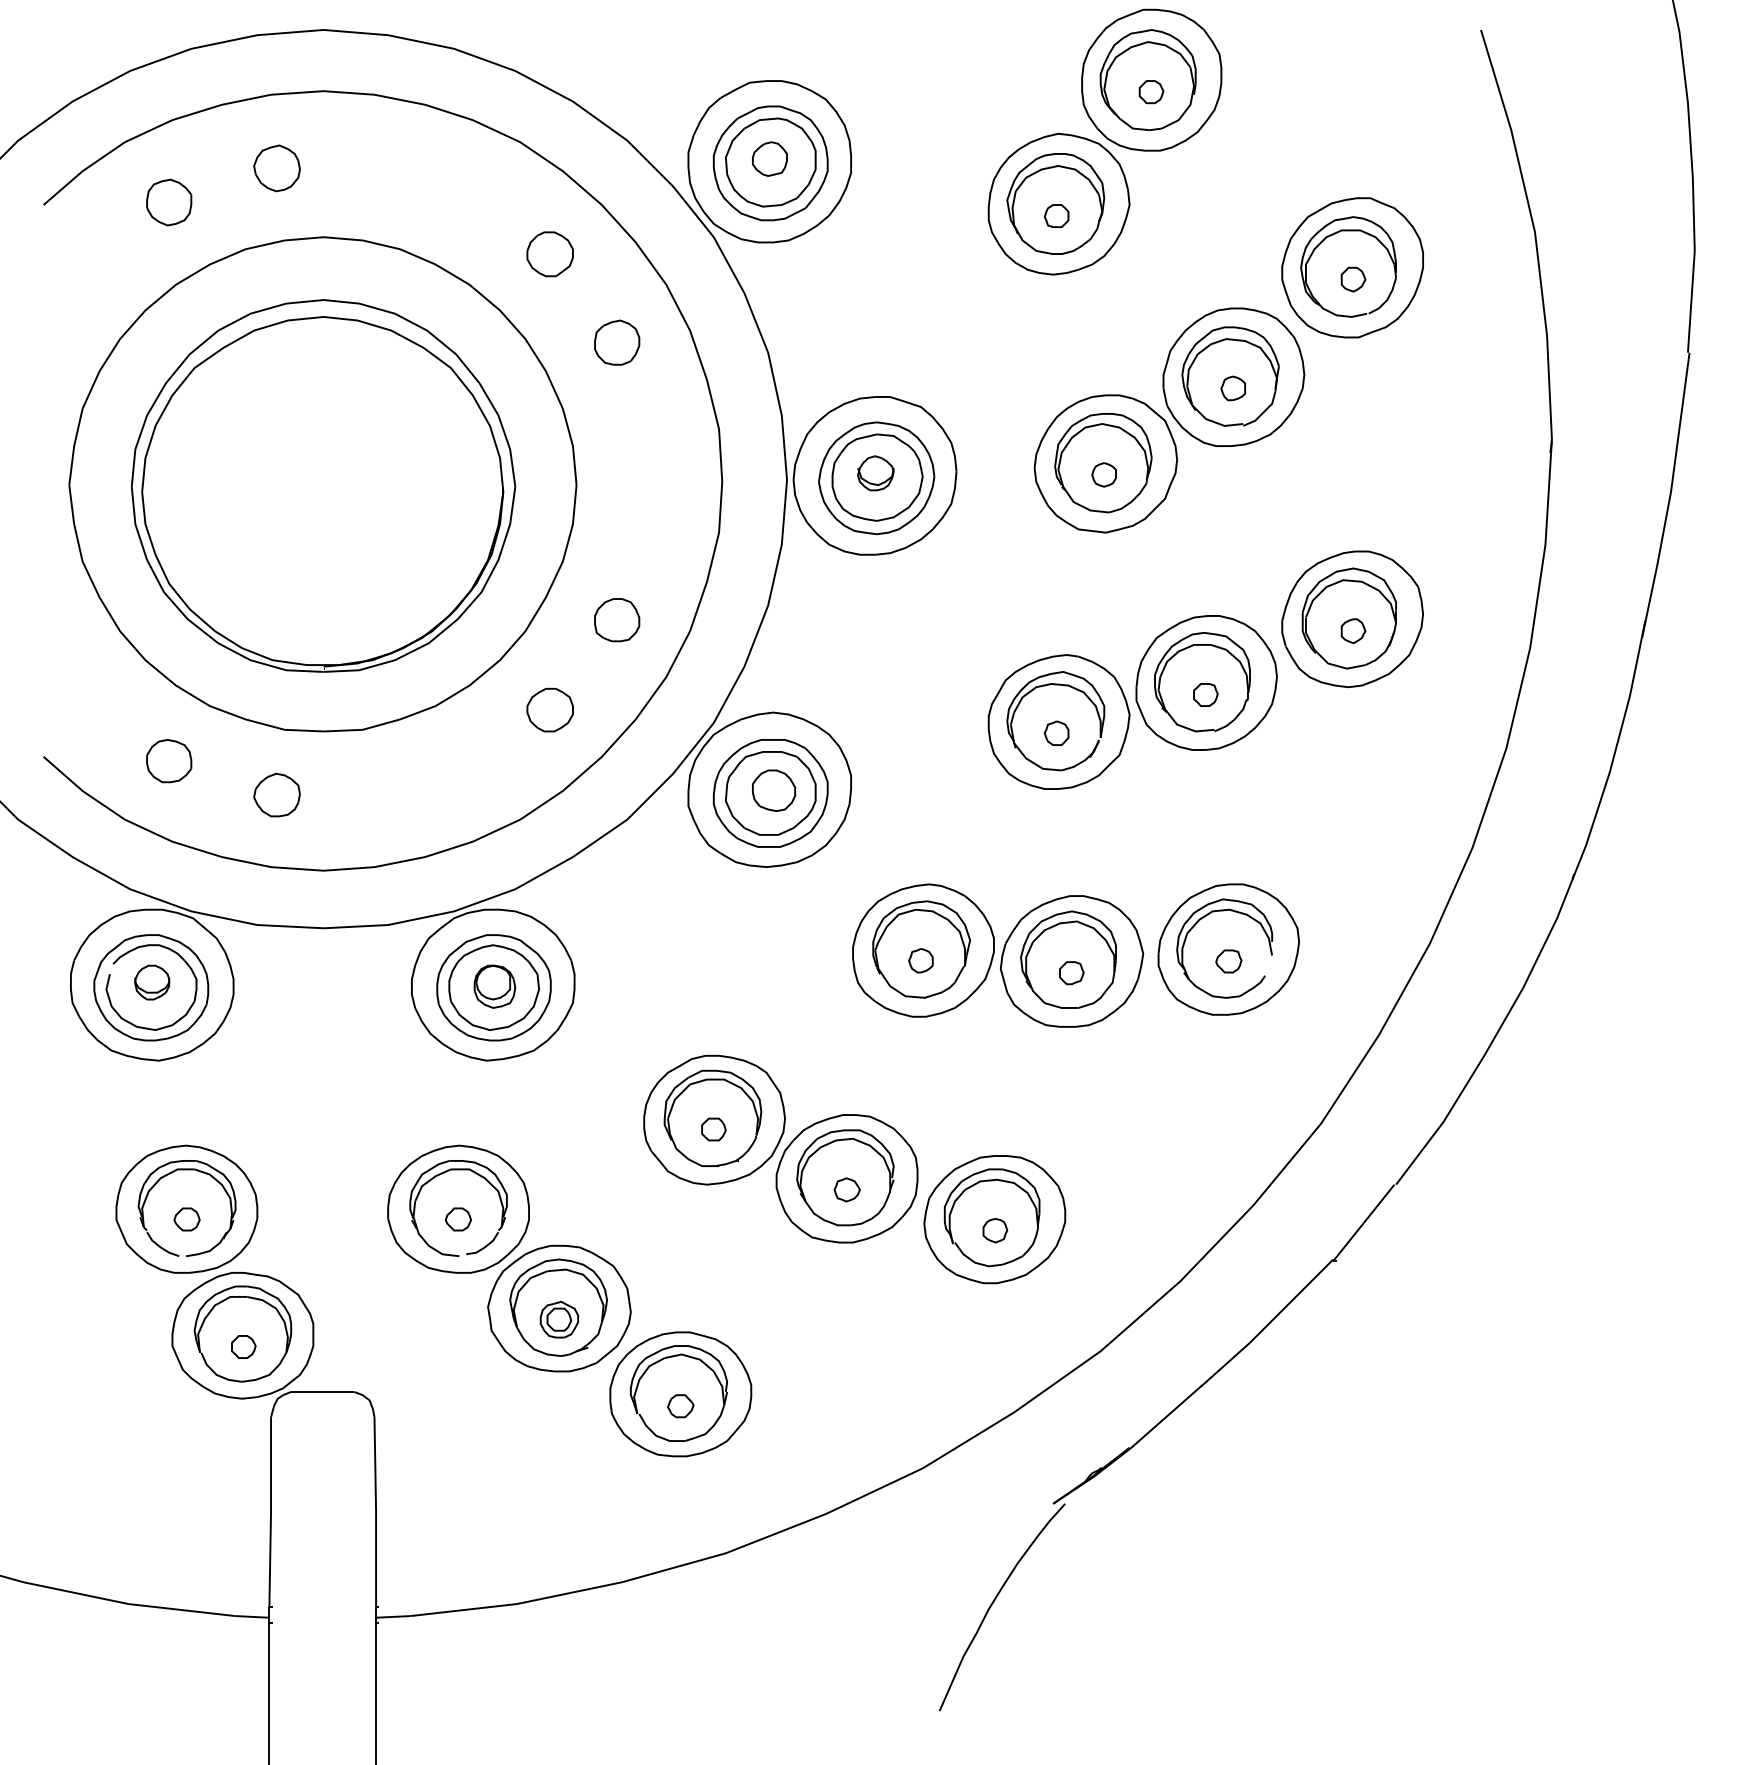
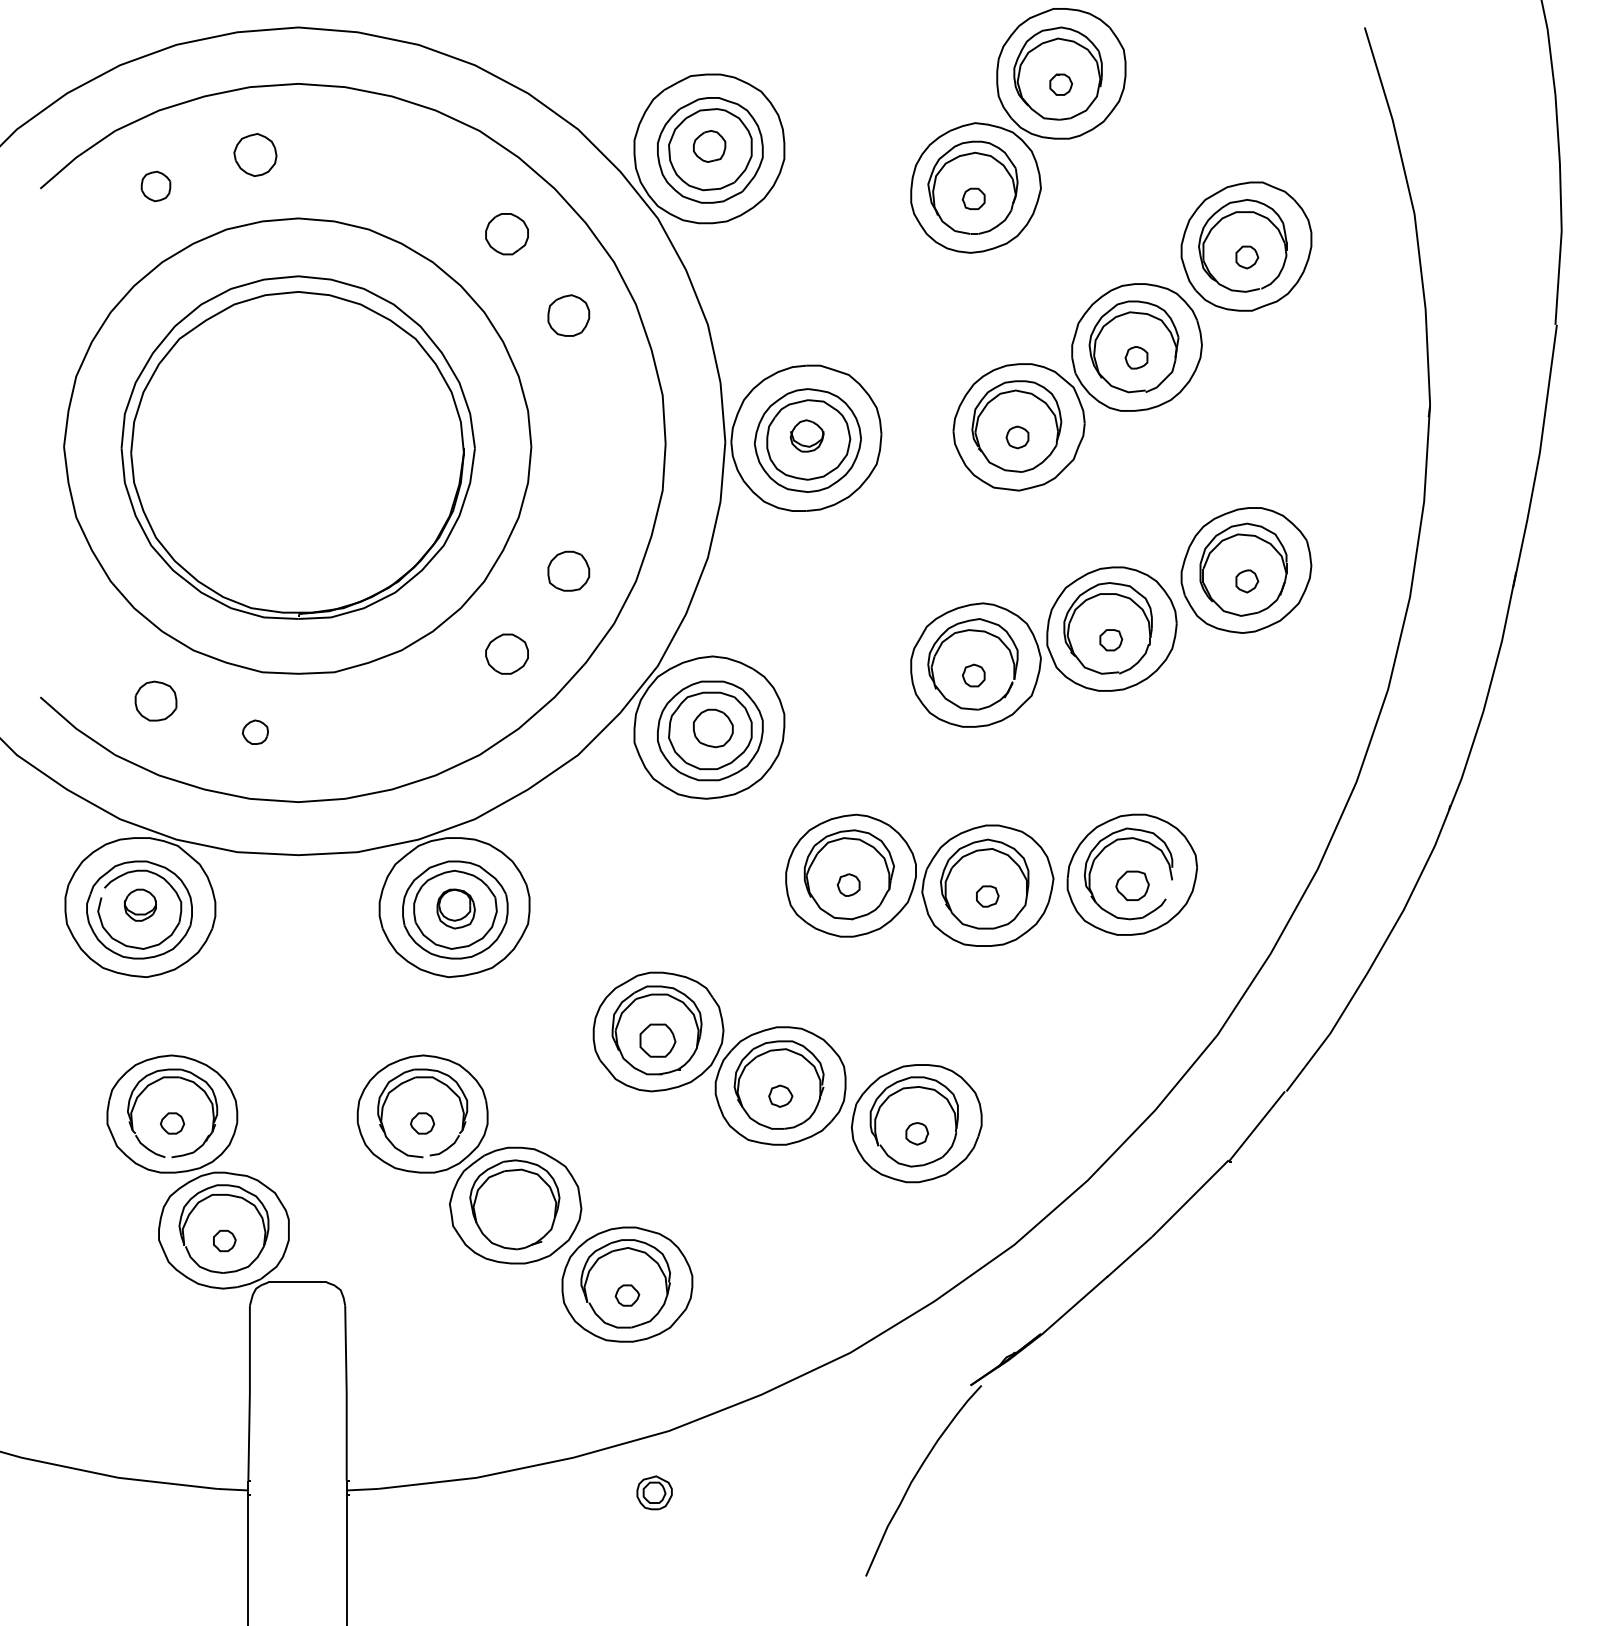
part: (168, 202) -> (155, 186), size x0.7
part: (277, 794) -> (255, 731), size x0.6
part: (1227, 961) -> (1131, 885), size x1.4
part: (713, 1129) -> (657, 1040), size x1.6
part: (559, 1319) -> (654, 1492), moved

